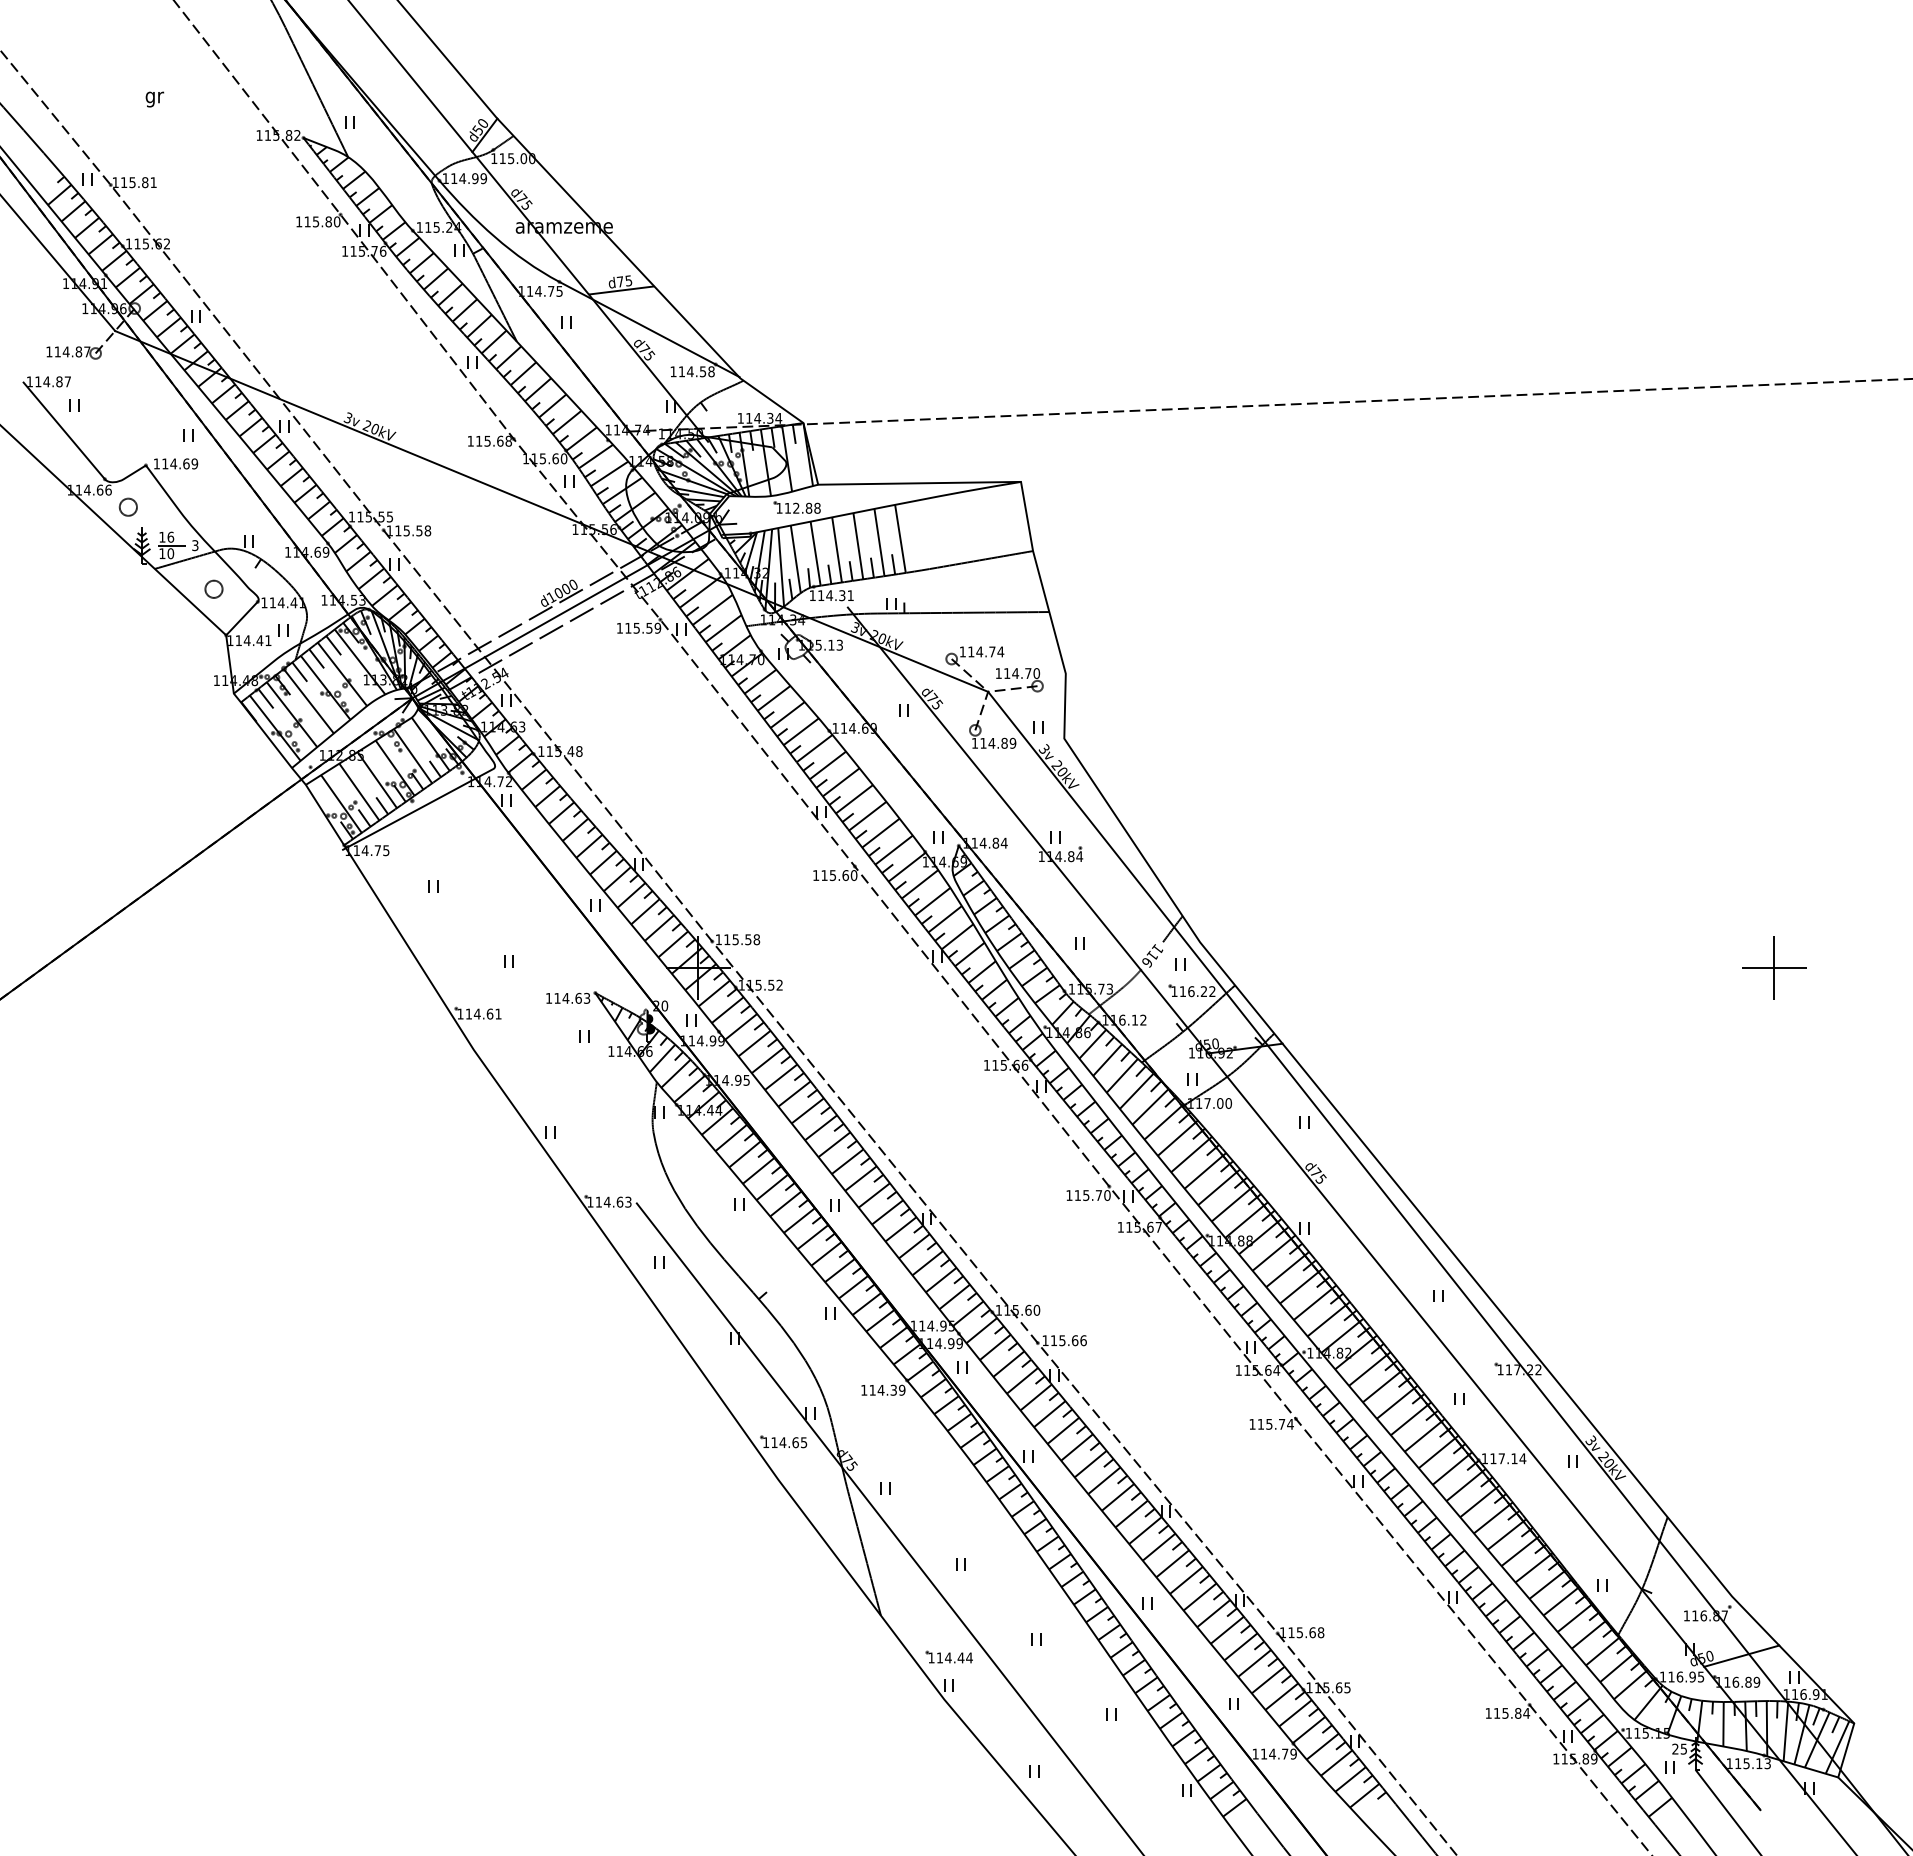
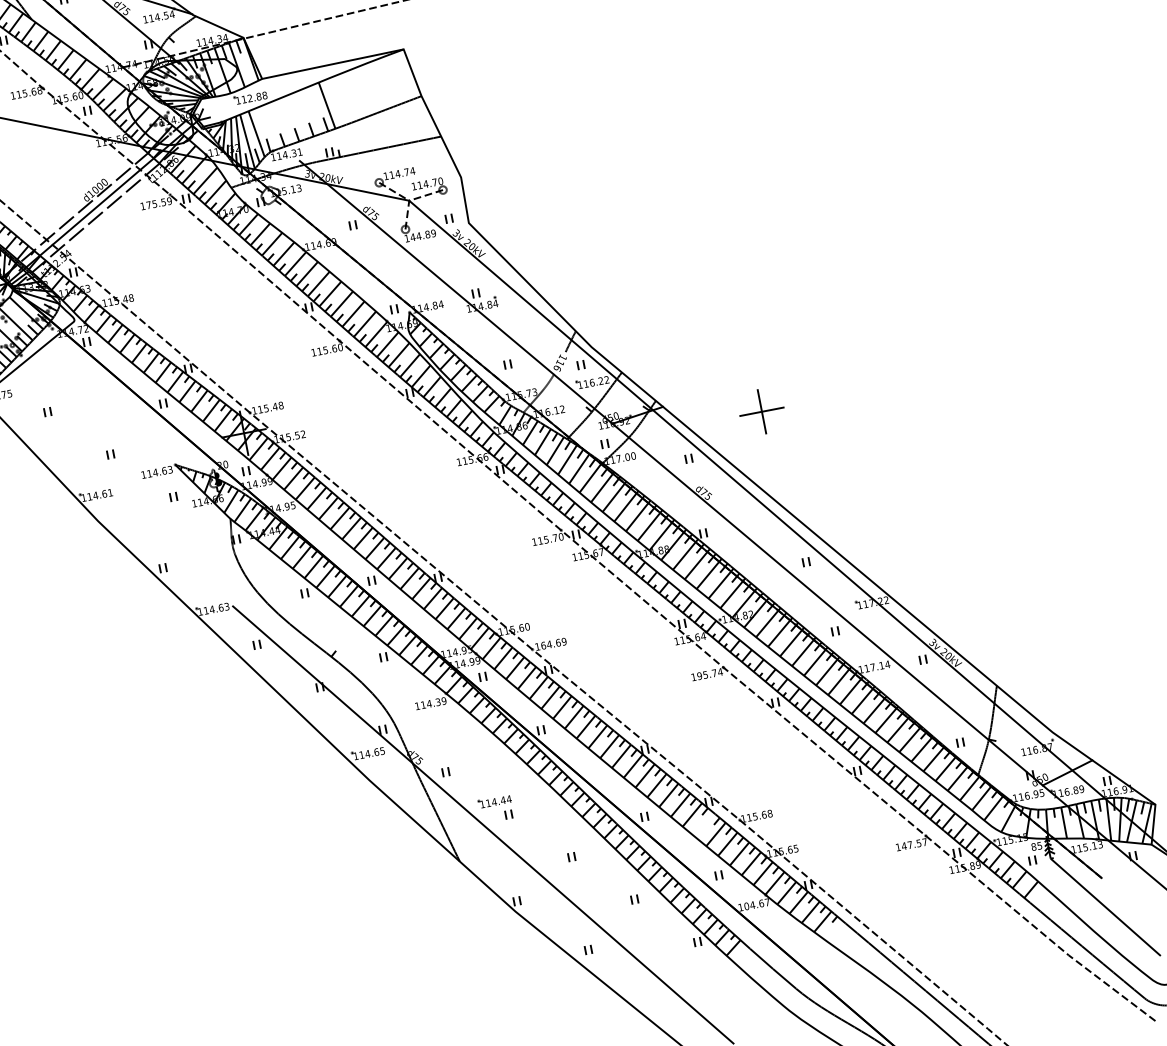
text: (711, 371) -> (172, 14), 114.58 -> 114.54
line: (879, 542) -> (312, 111), removed
line: (858, 546) -> (298, 116), removed
line: (836, 549) -> (283, 121), removed
line: (815, 553) -> (269, 127), removed
text: (628, 628) -> (149, 205), 115.59 -> 175.59
text: (983, 743) -> (413, 237), 114.89 -> 144.89
text: (747, 939) -> (274, 406), 115.58 -> 115.48
part: (1774, 967) -> (761, 411), moved
text: (1068, 1340) -> (553, 643), 115.66 -> 164.69
text: (1260, 1423) -> (699, 675), 115.74 -> 195.74
line: (1226, 1629) -> (703, 824), removed
part: (948, 1656) -> (494, 801), moved
text: (1511, 1713) -> (914, 844), 115.84 -> 147.57
text: (1675, 1748) -> (1033, 846), 25 -> 85
text: (1278, 1753) -> (756, 903), 114.79 -> 104.67

